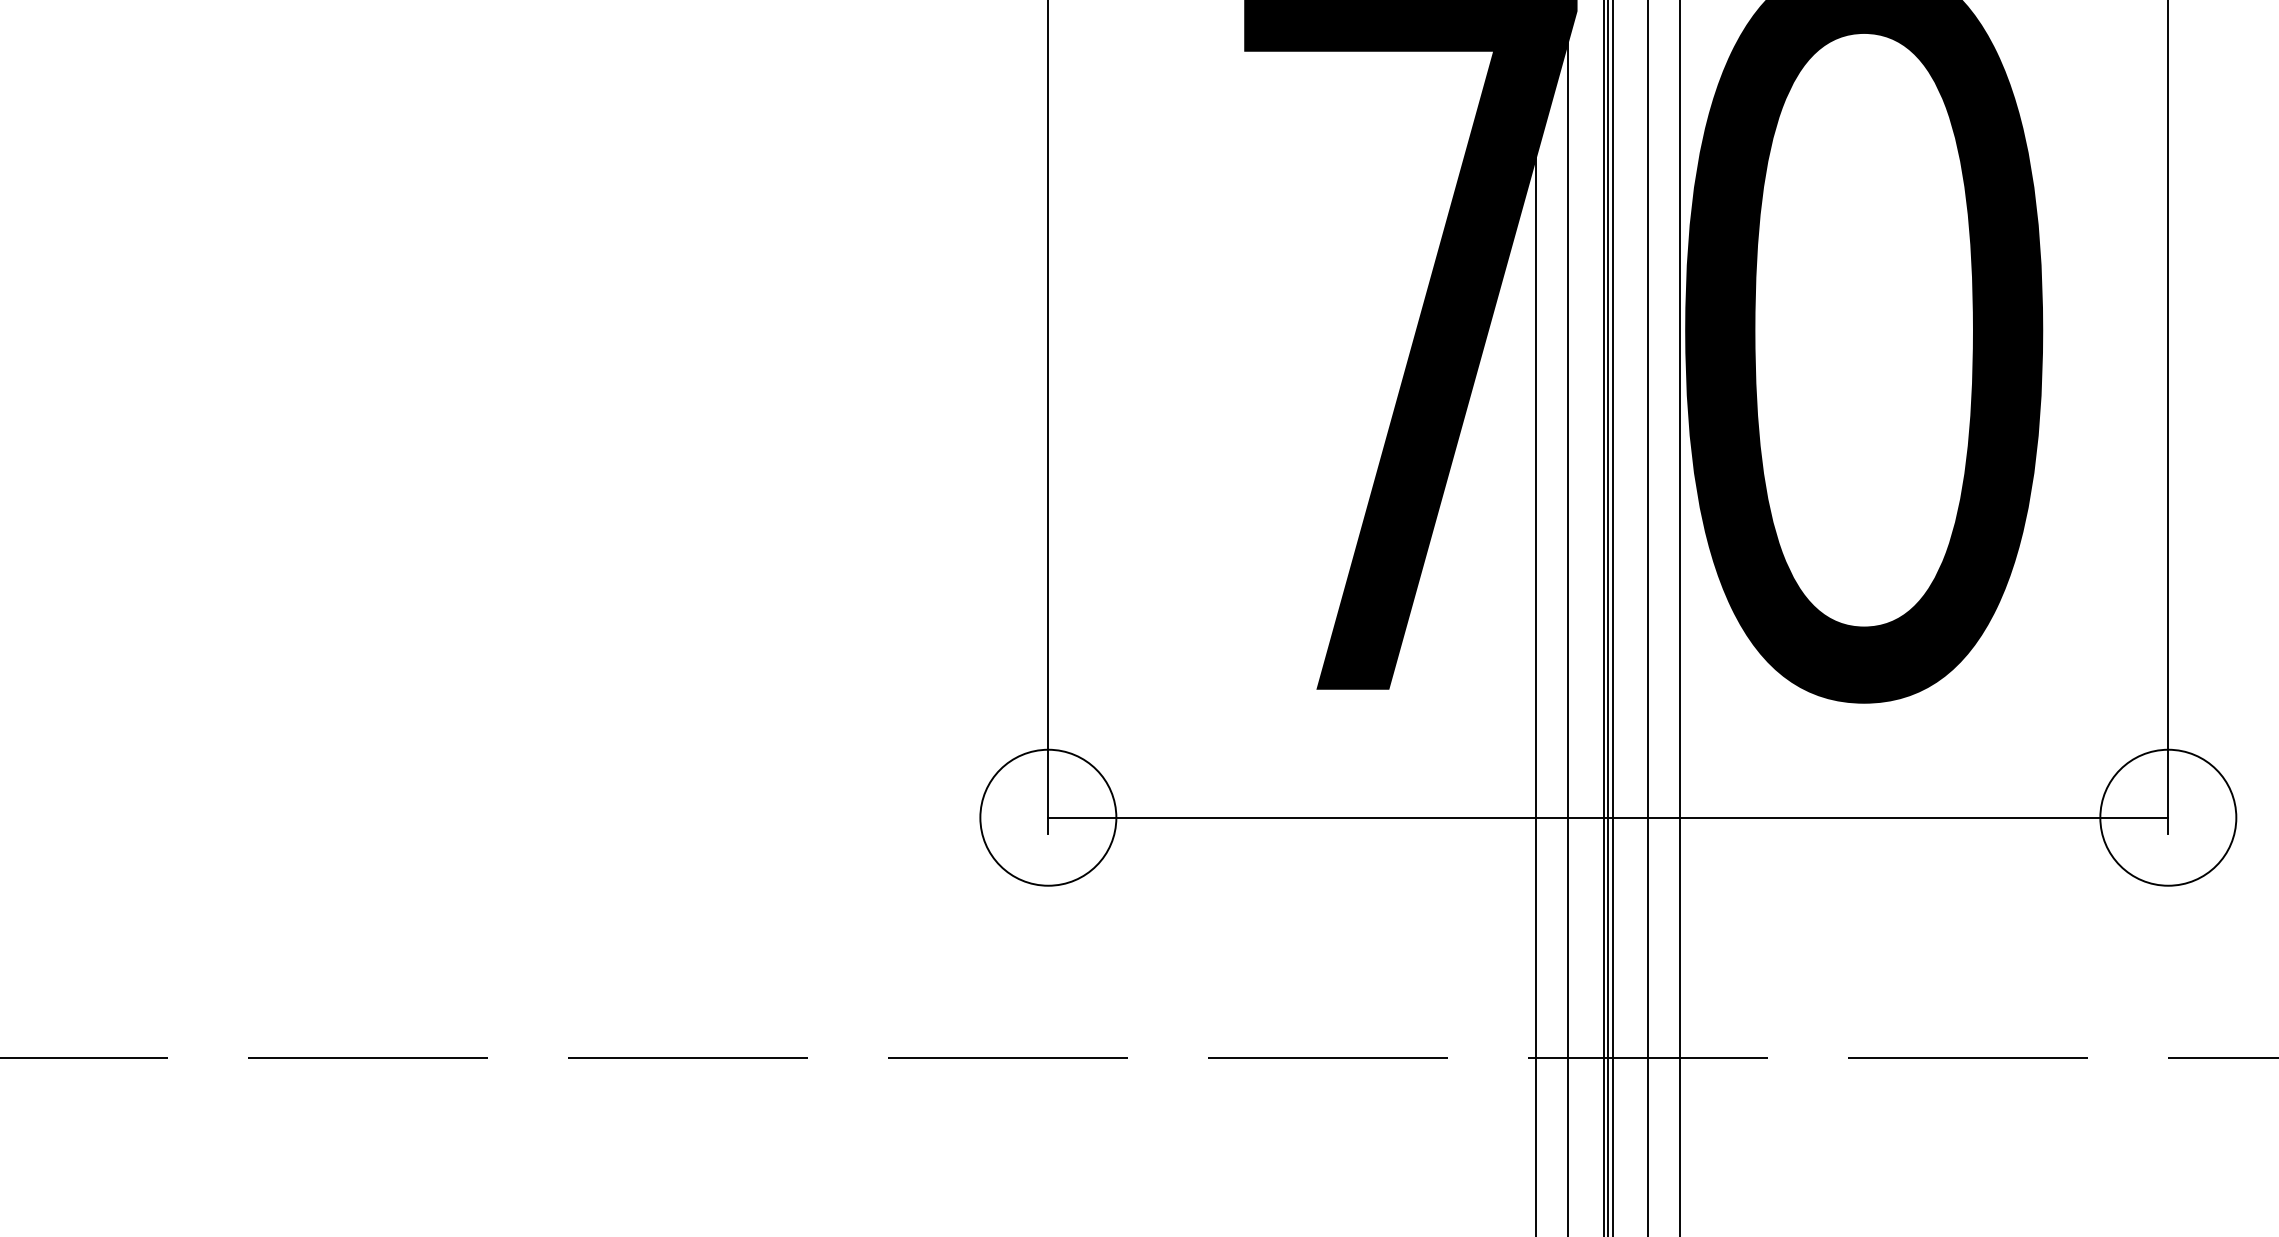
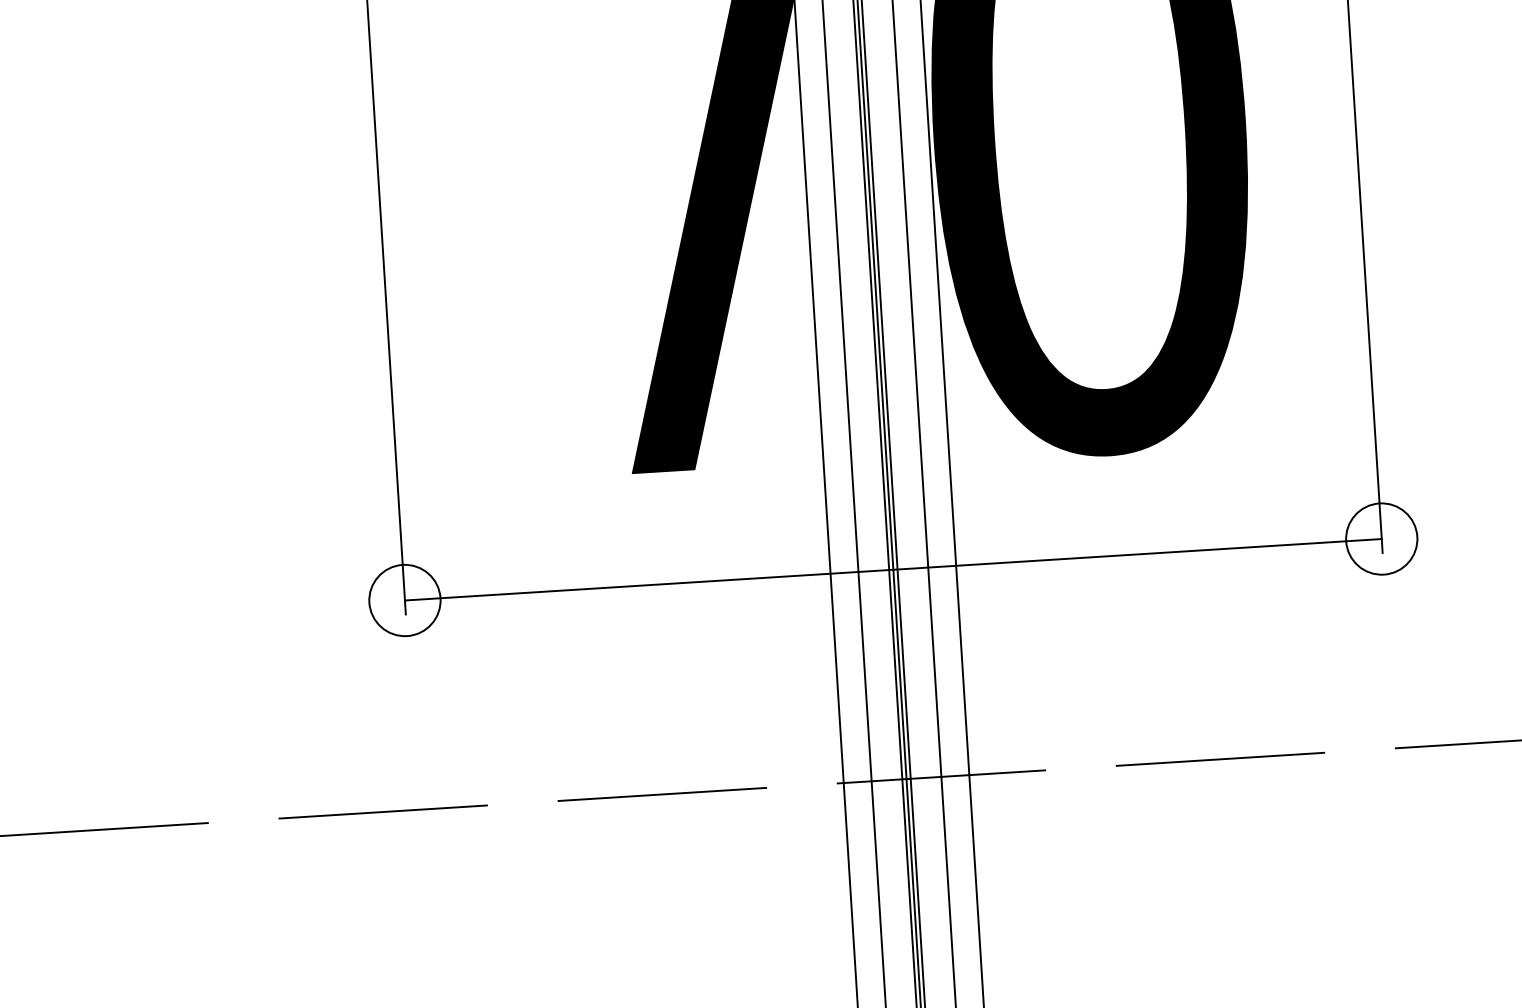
circle: (1048, 817) -> (405, 600), size x0.6
circle: (2168, 817) -> (1381, 538), size x0.6

